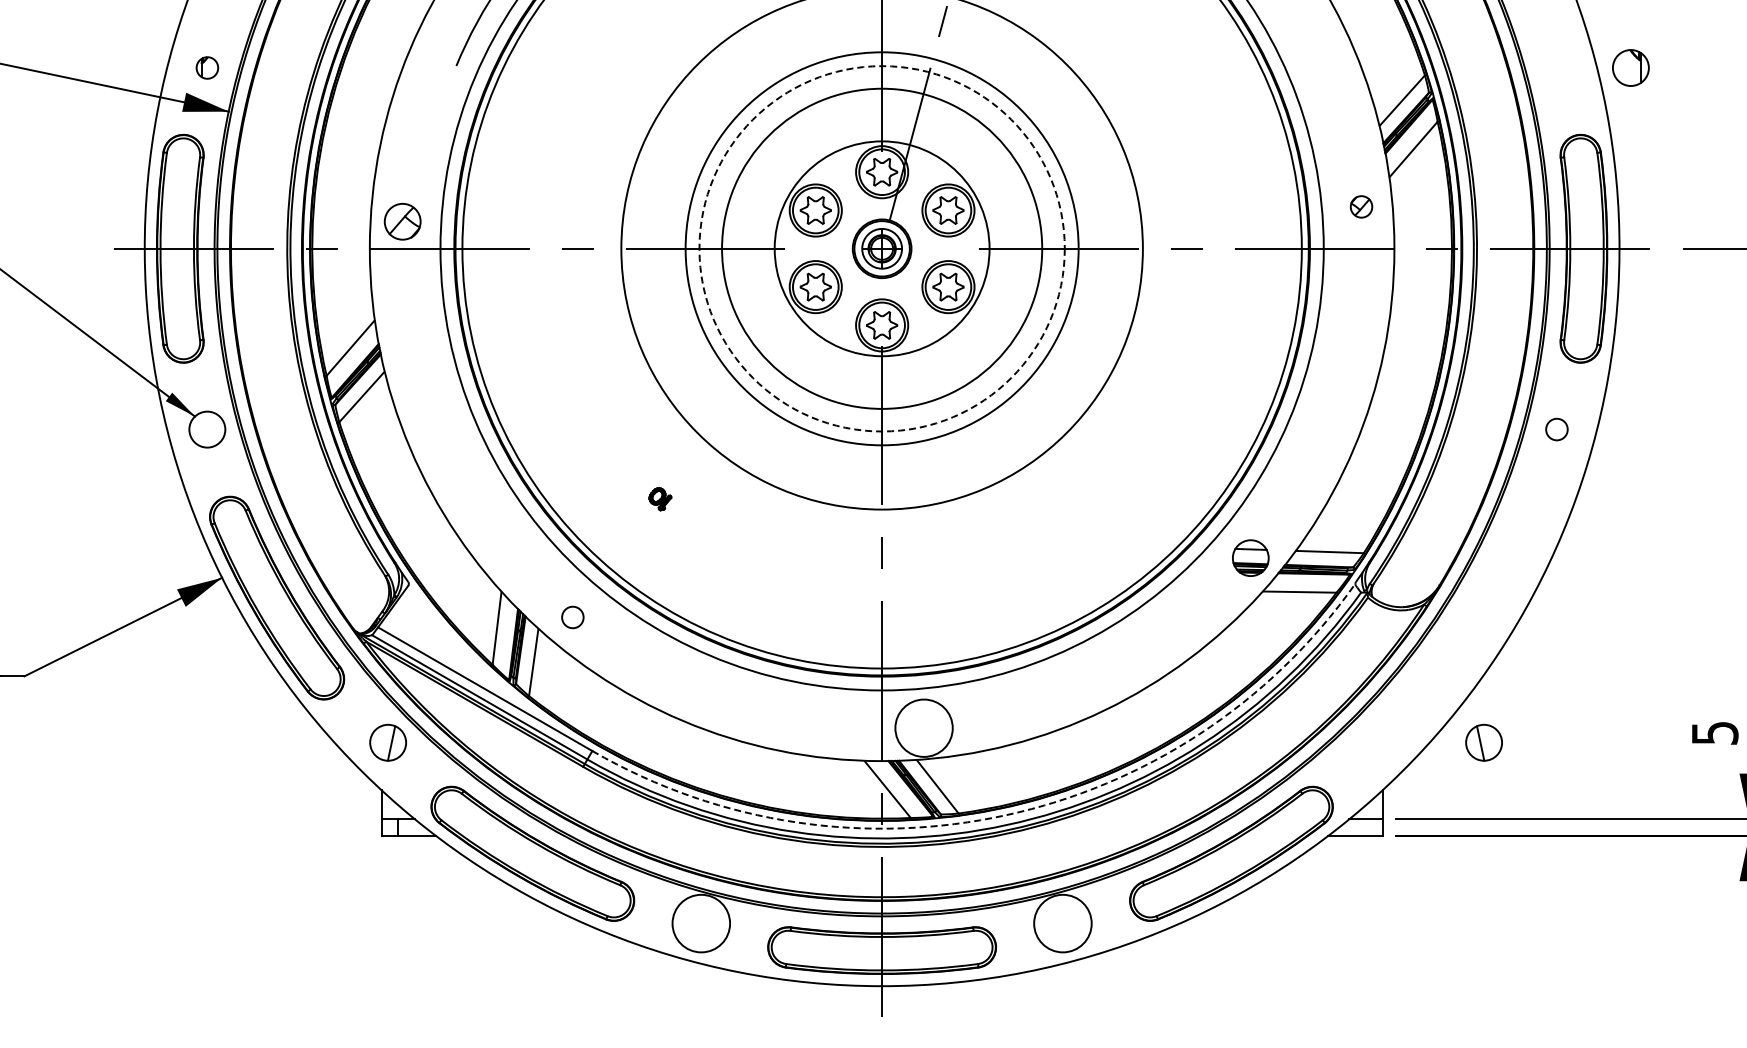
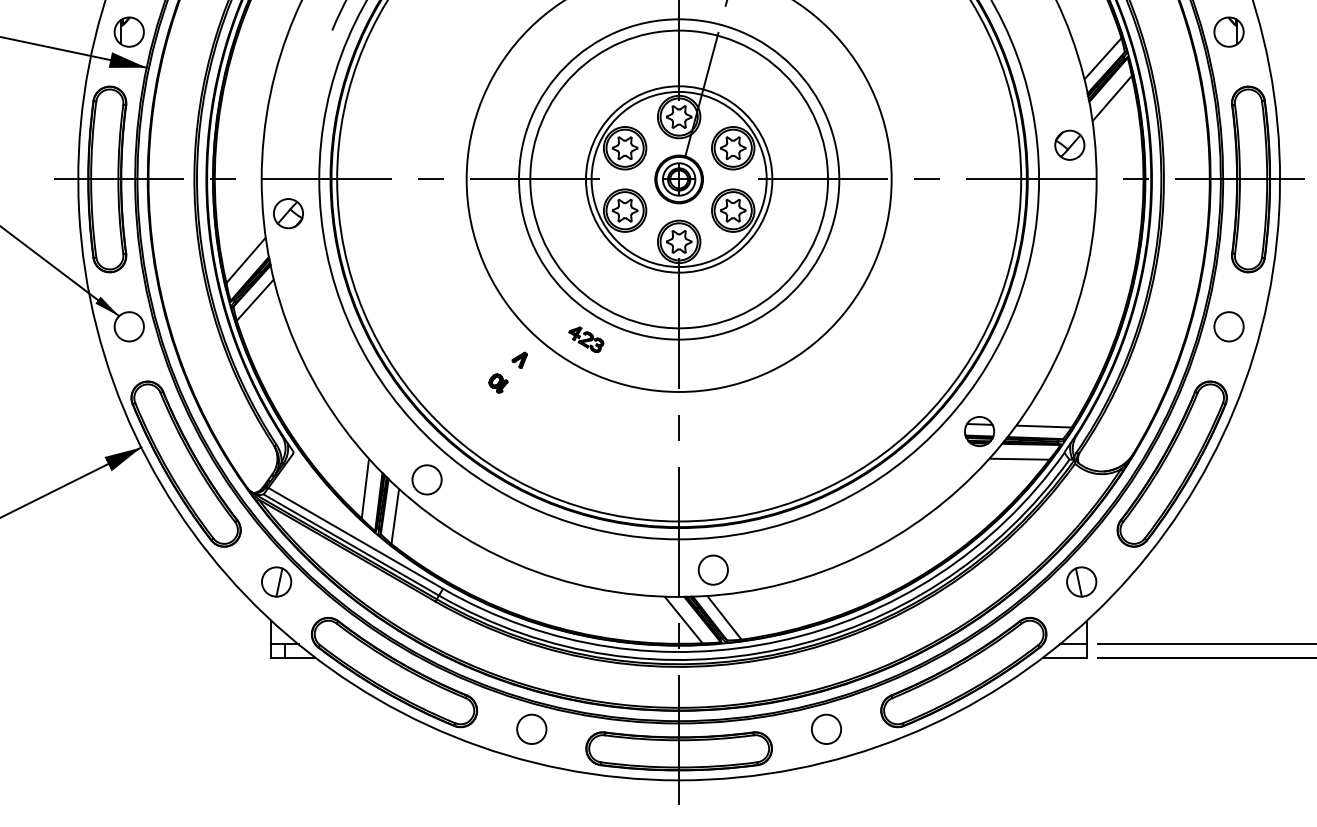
part: (207, 67) -> (129, 31), size x1.67
part: (1630, 67) -> (1228, 31), moved
part: (1361, 206) -> (1069, 144), size x1.67
part: (402, 221) -> (288, 213), moved
circle: (881, 248) -> (678, 179), dashed -> solid
circle: (881, 248) -> (678, 179), size x0.71
circle: (1556, 429) -> (1228, 326), size x1.67
part: (767, 445) -> (585, 339), added
part: (686, 470) -> (519, 360), added
part: (1487, 597) -> (1172, 463), added
circle: (572, 617) -> (426, 479), size x1.67
circle: (924, 728) -> (713, 570), size x0.62
part: (1483, 742) -> (1081, 581), moved
arc: (1006, 815) -> (780, 641), dashed -> solid
circle: (701, 923) -> (531, 729), size x0.62
circle: (1062, 923) -> (826, 729), size x0.62

